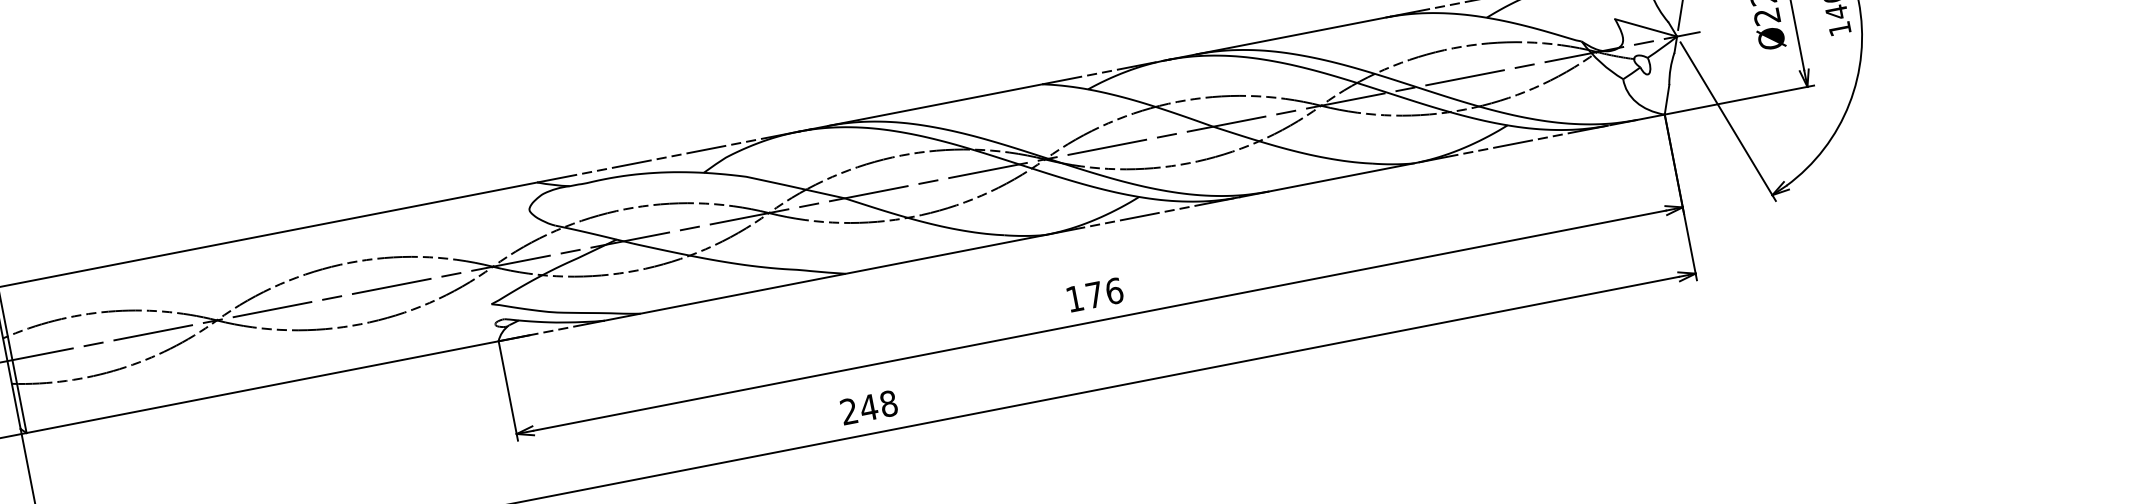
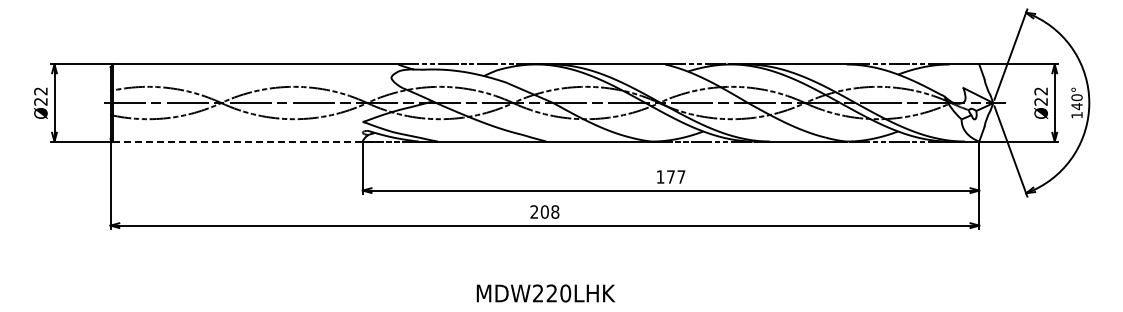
text: (1114, 290) -> (681, 176), 176 -> 177
line: (278, 383) -> (246, 141), solid -> dashed
text: (868, 406) -> (544, 211), 248 -> 208

